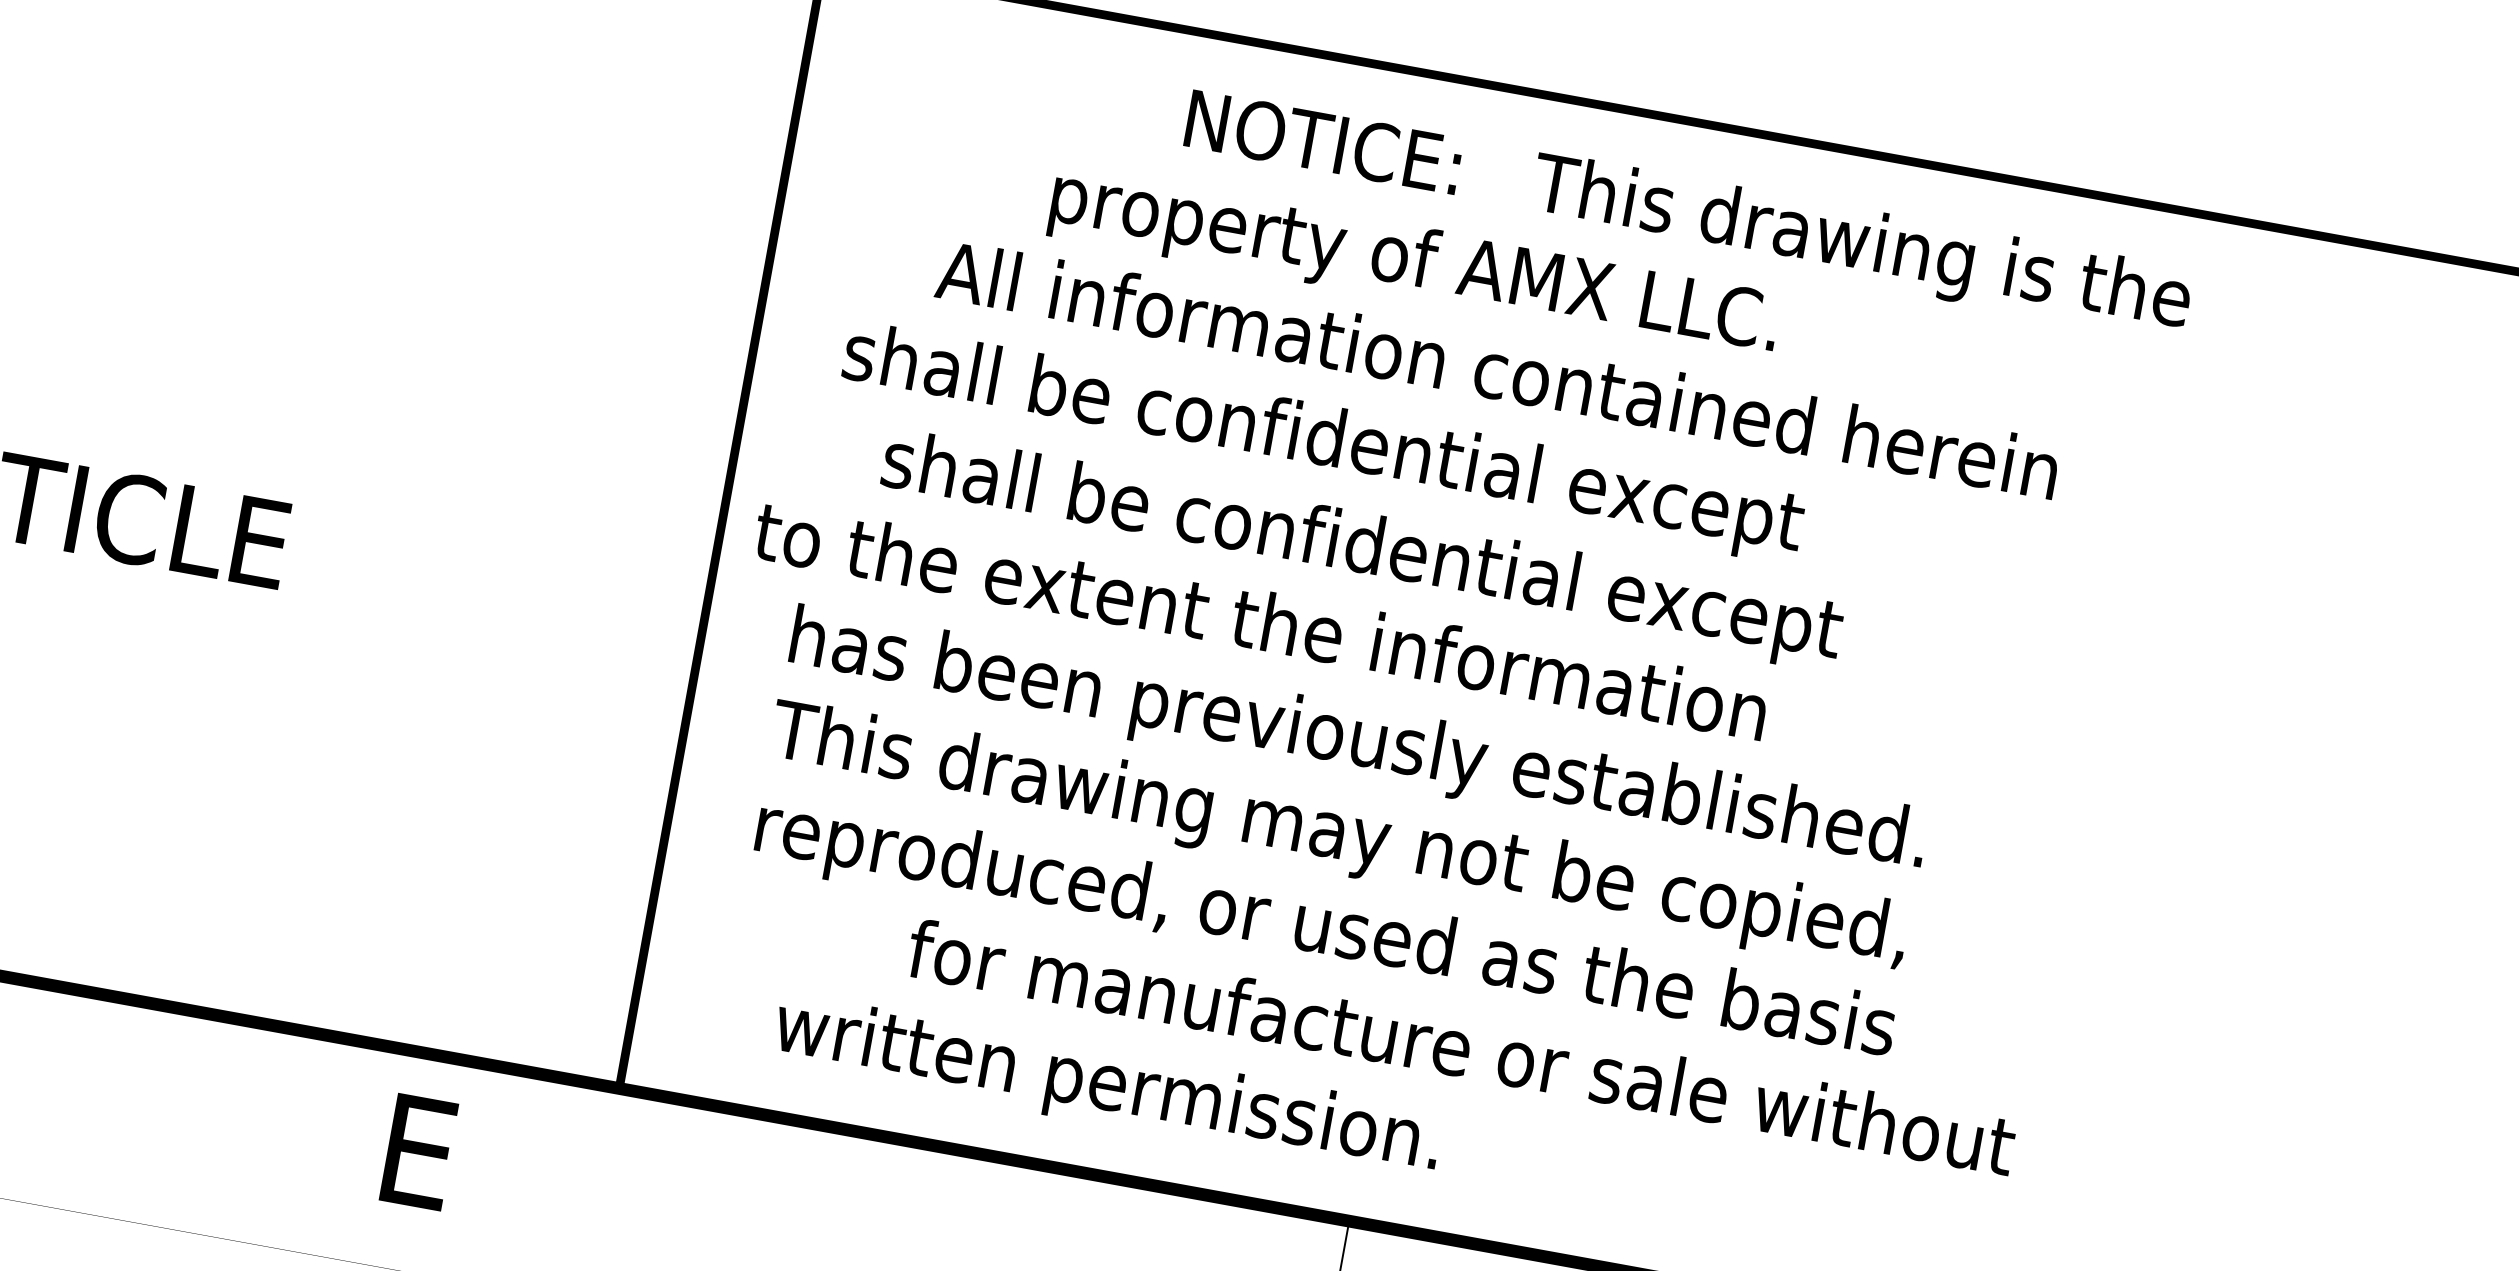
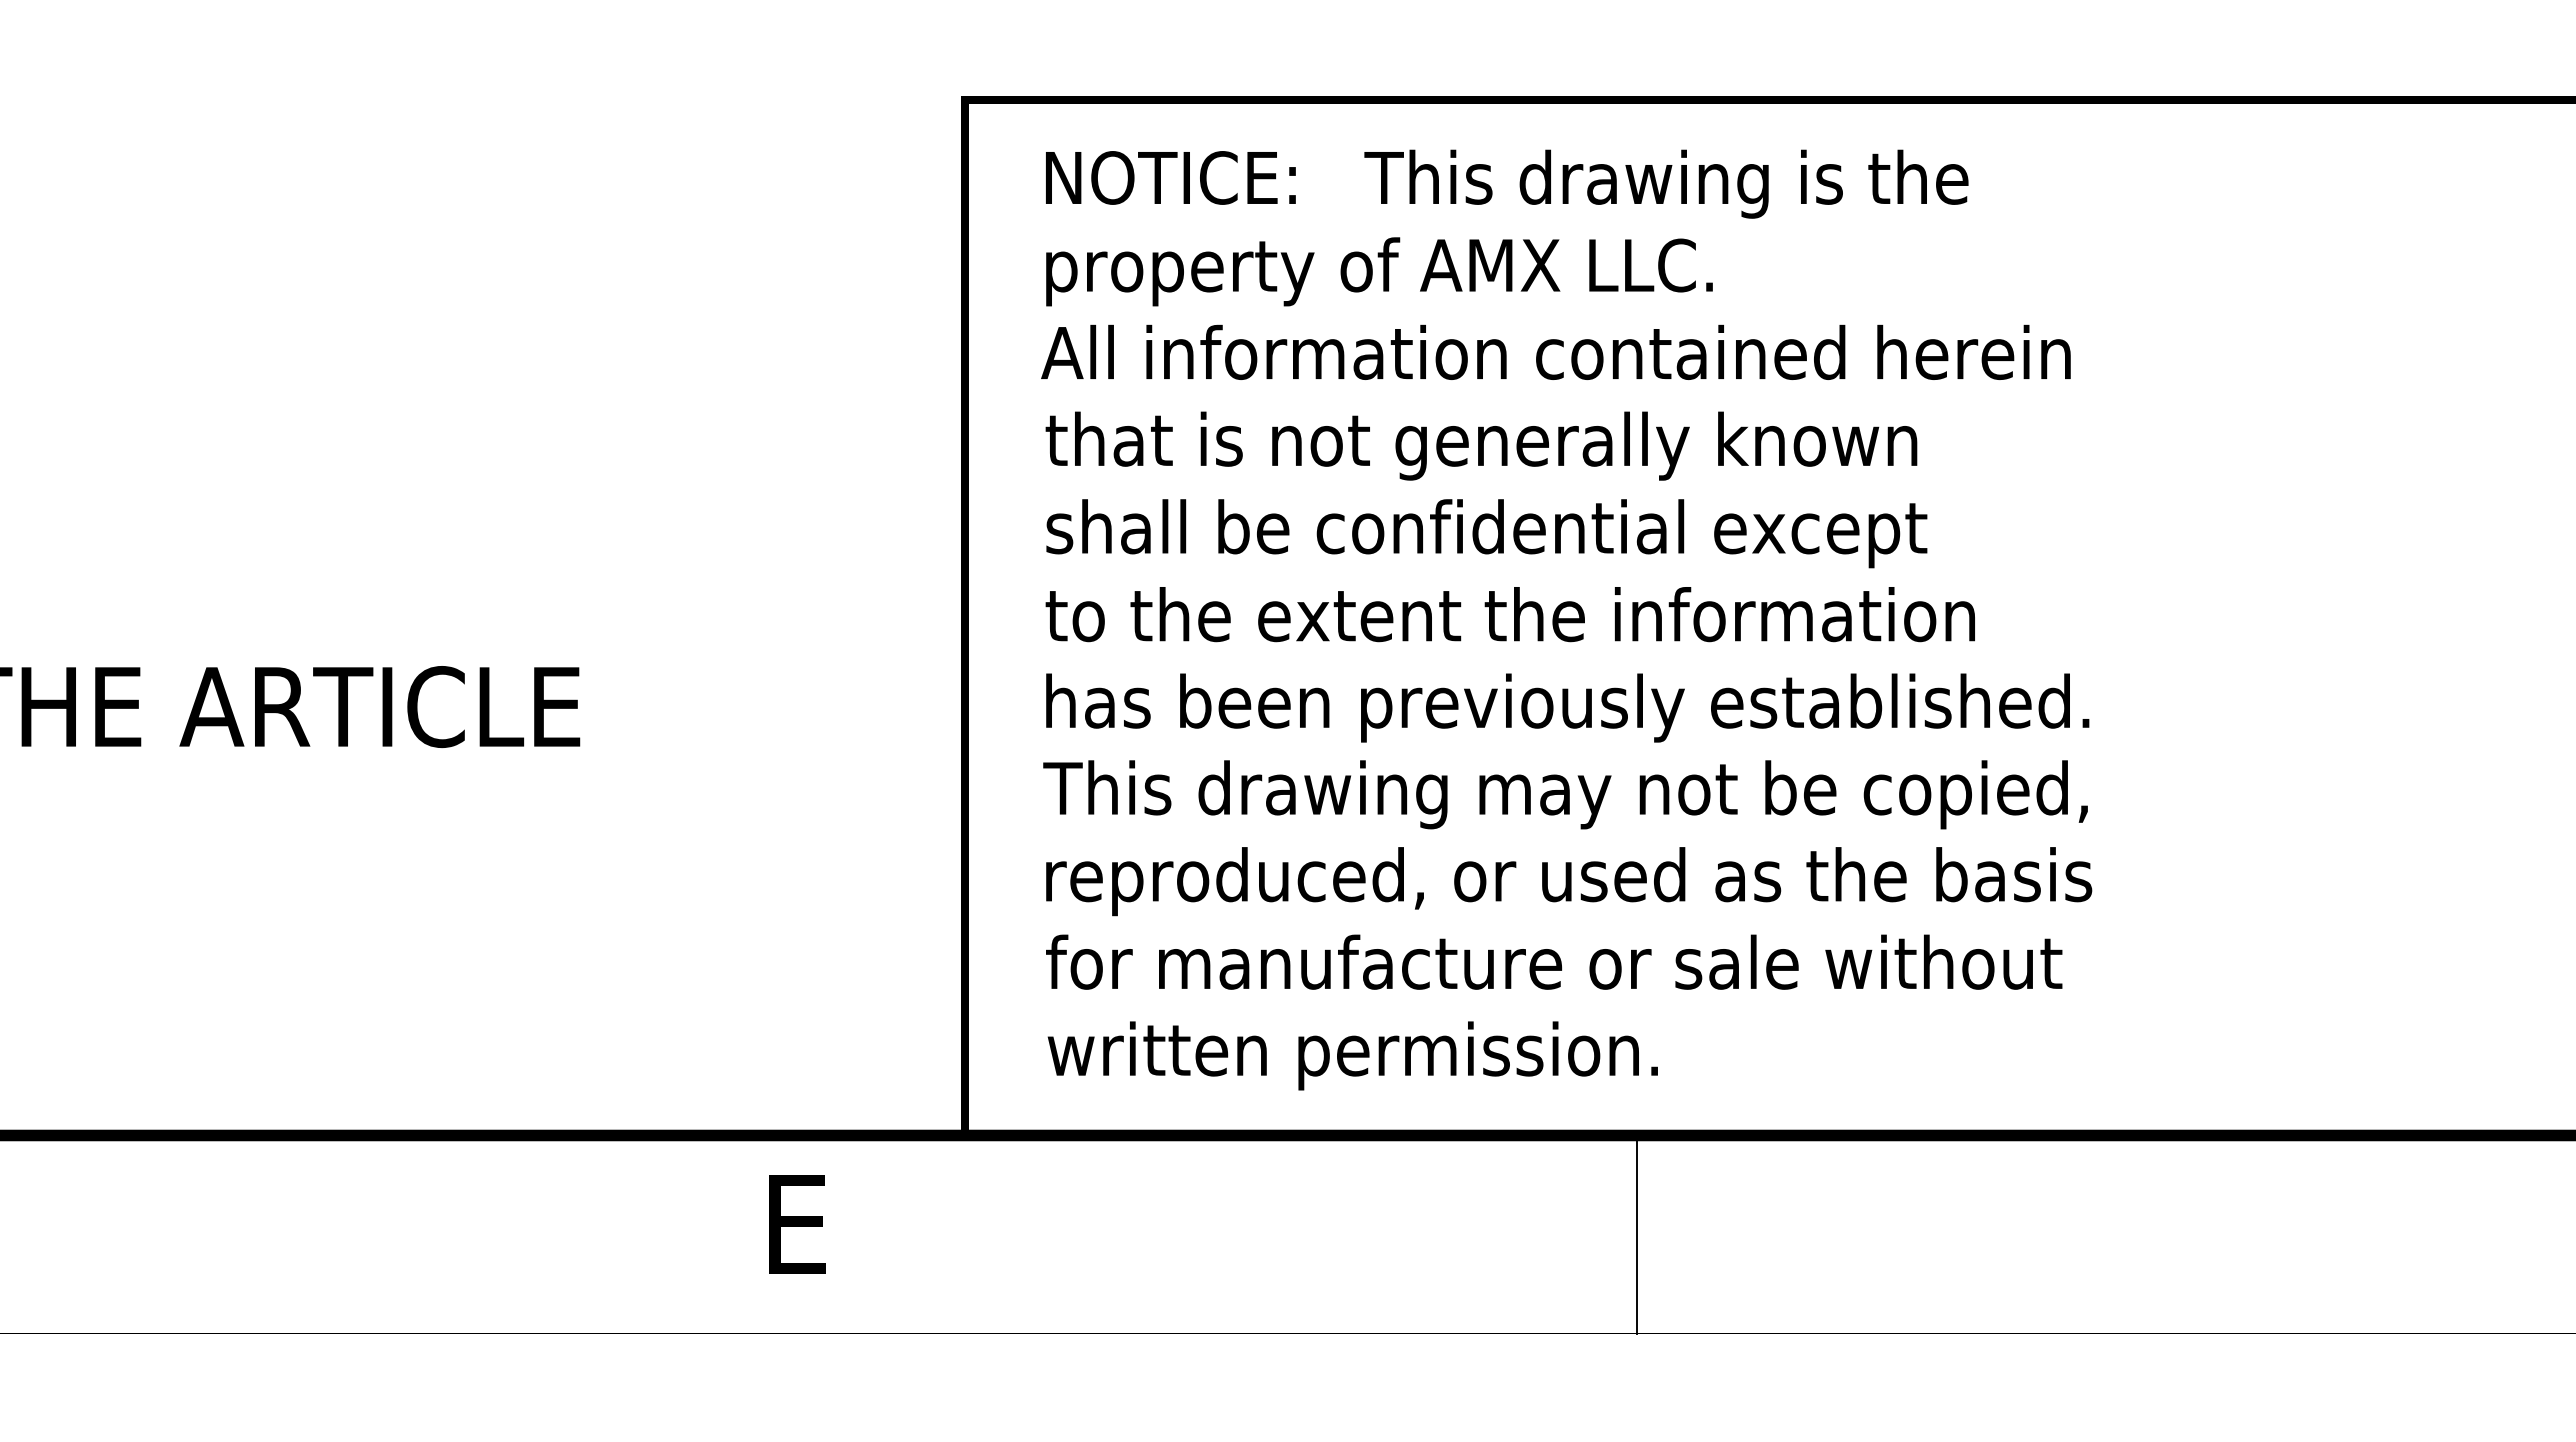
text: (1688, 214) -> (1507, 183), moved
text: (1414, 263) -> (1379, 271), moved
text: (1497, 368) -> (1555, 351), moved
text: (1321, 442) -> (1486, 445), shall be confidential except -> that is not generally known
text: (1361, 550) -> (1486, 533), moved
text: (1260, 620) -> (1509, 614), moved
text: (1461, 1046) -> (1554, 961), moved
text: (1106, 1087) -> (1352, 1055), moved

